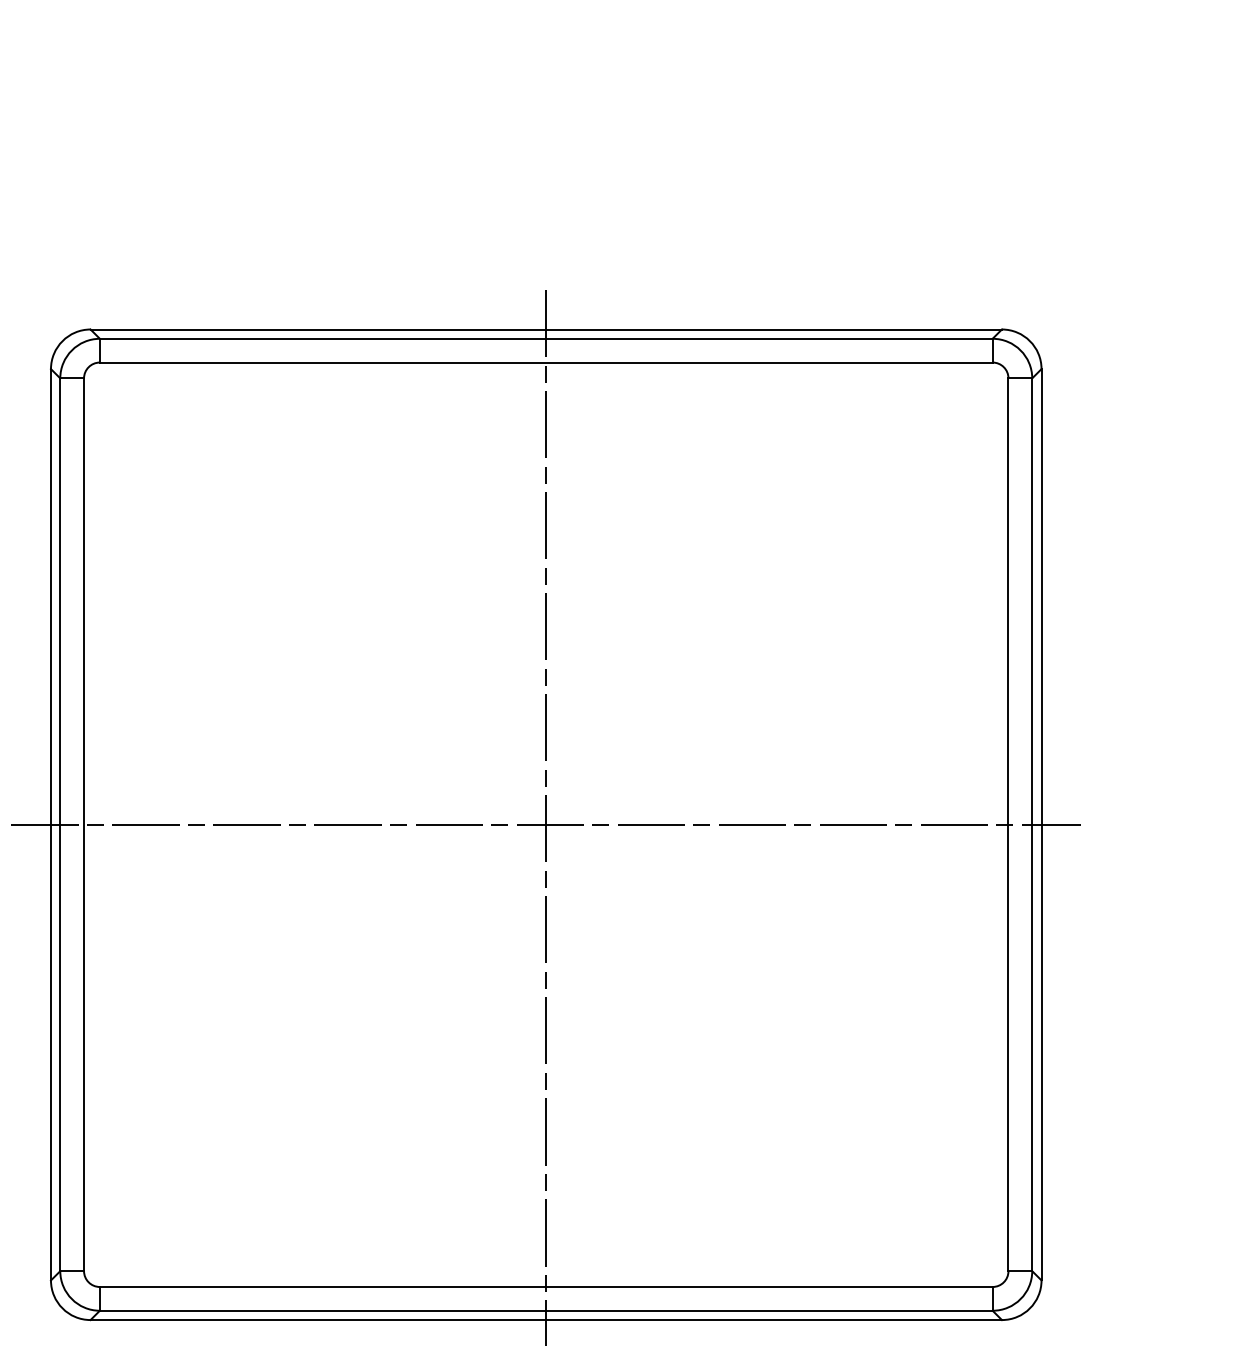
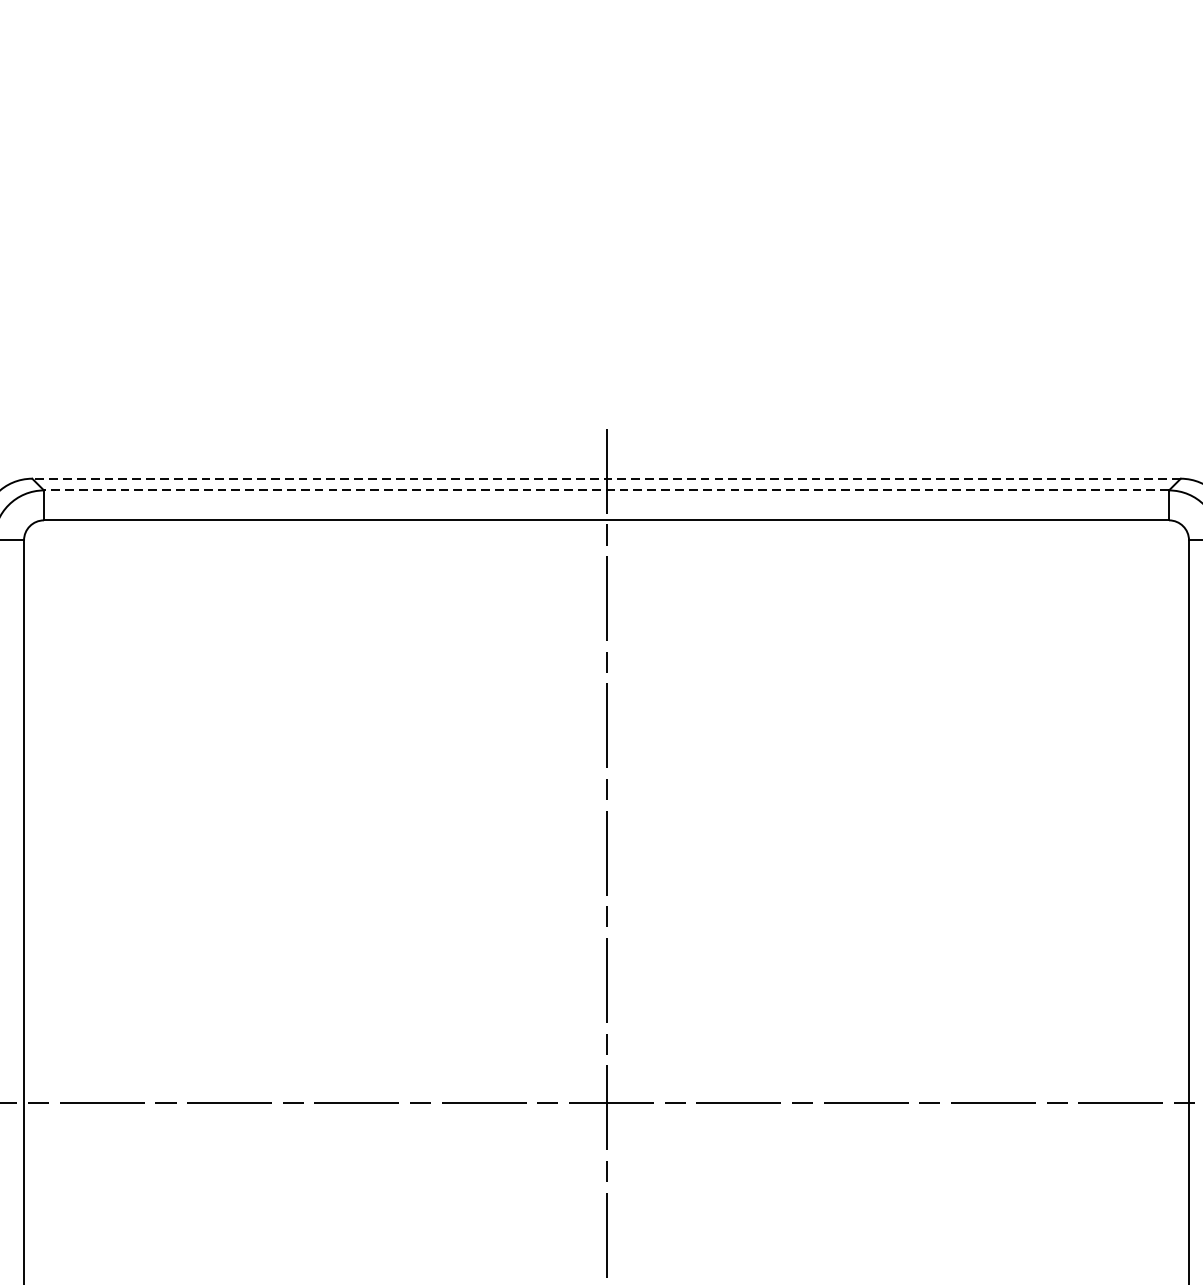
line: (546, 329) -> (606, 478), solid -> dashed
line: (545, 338) -> (605, 490), solid -> dashed

